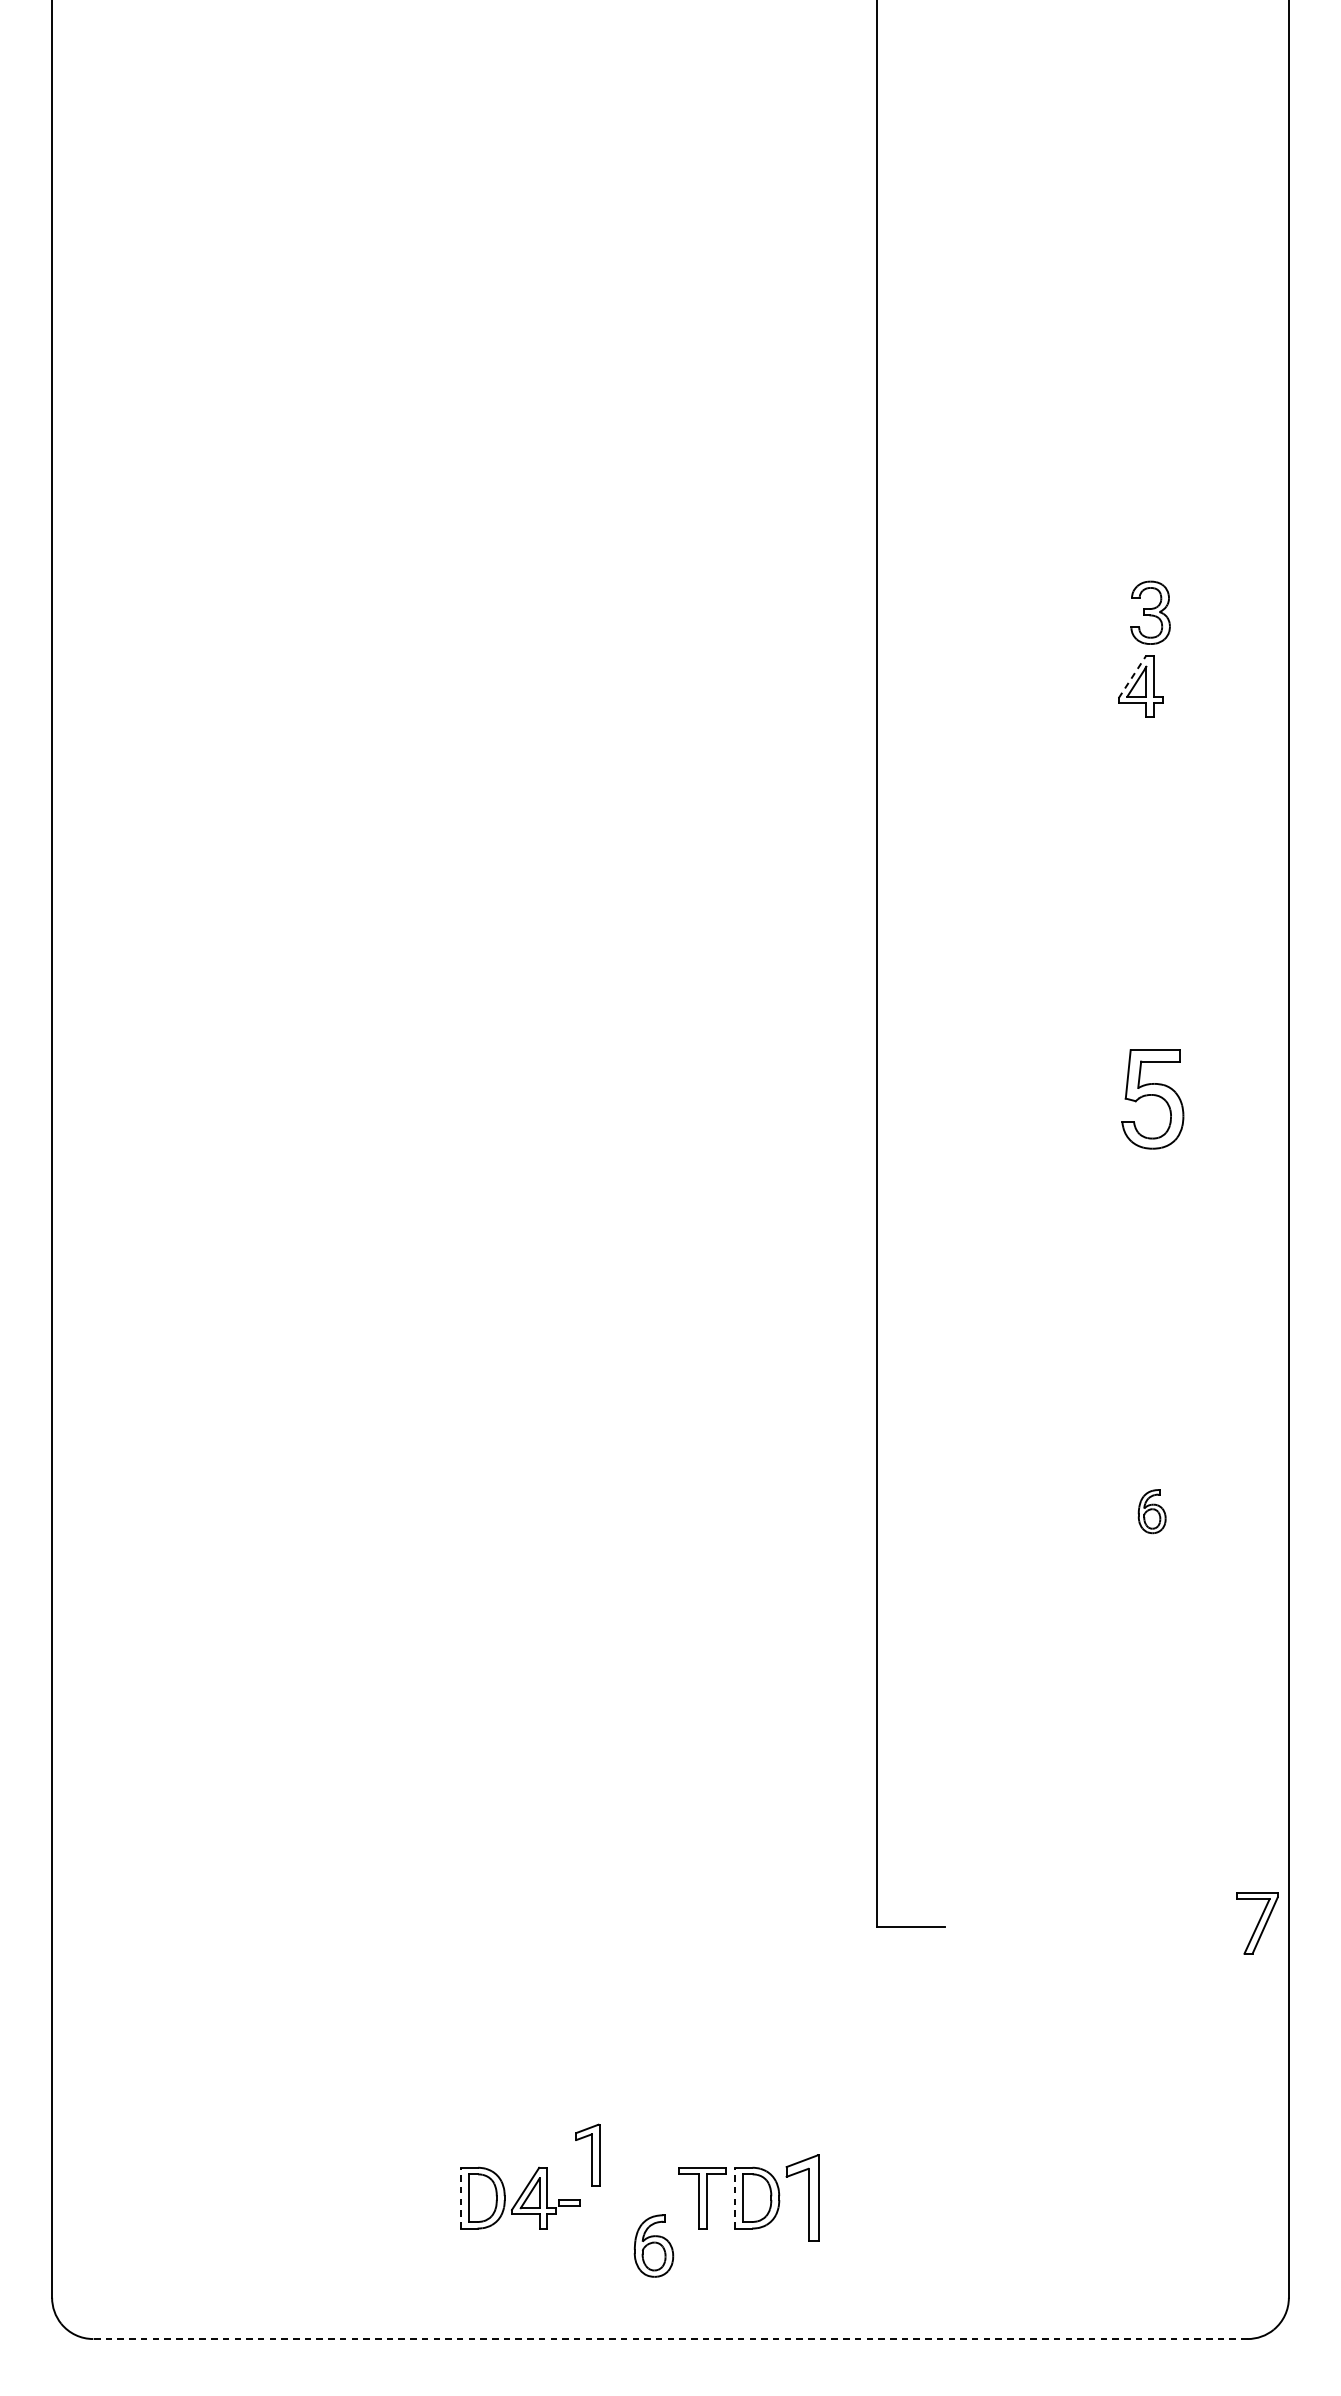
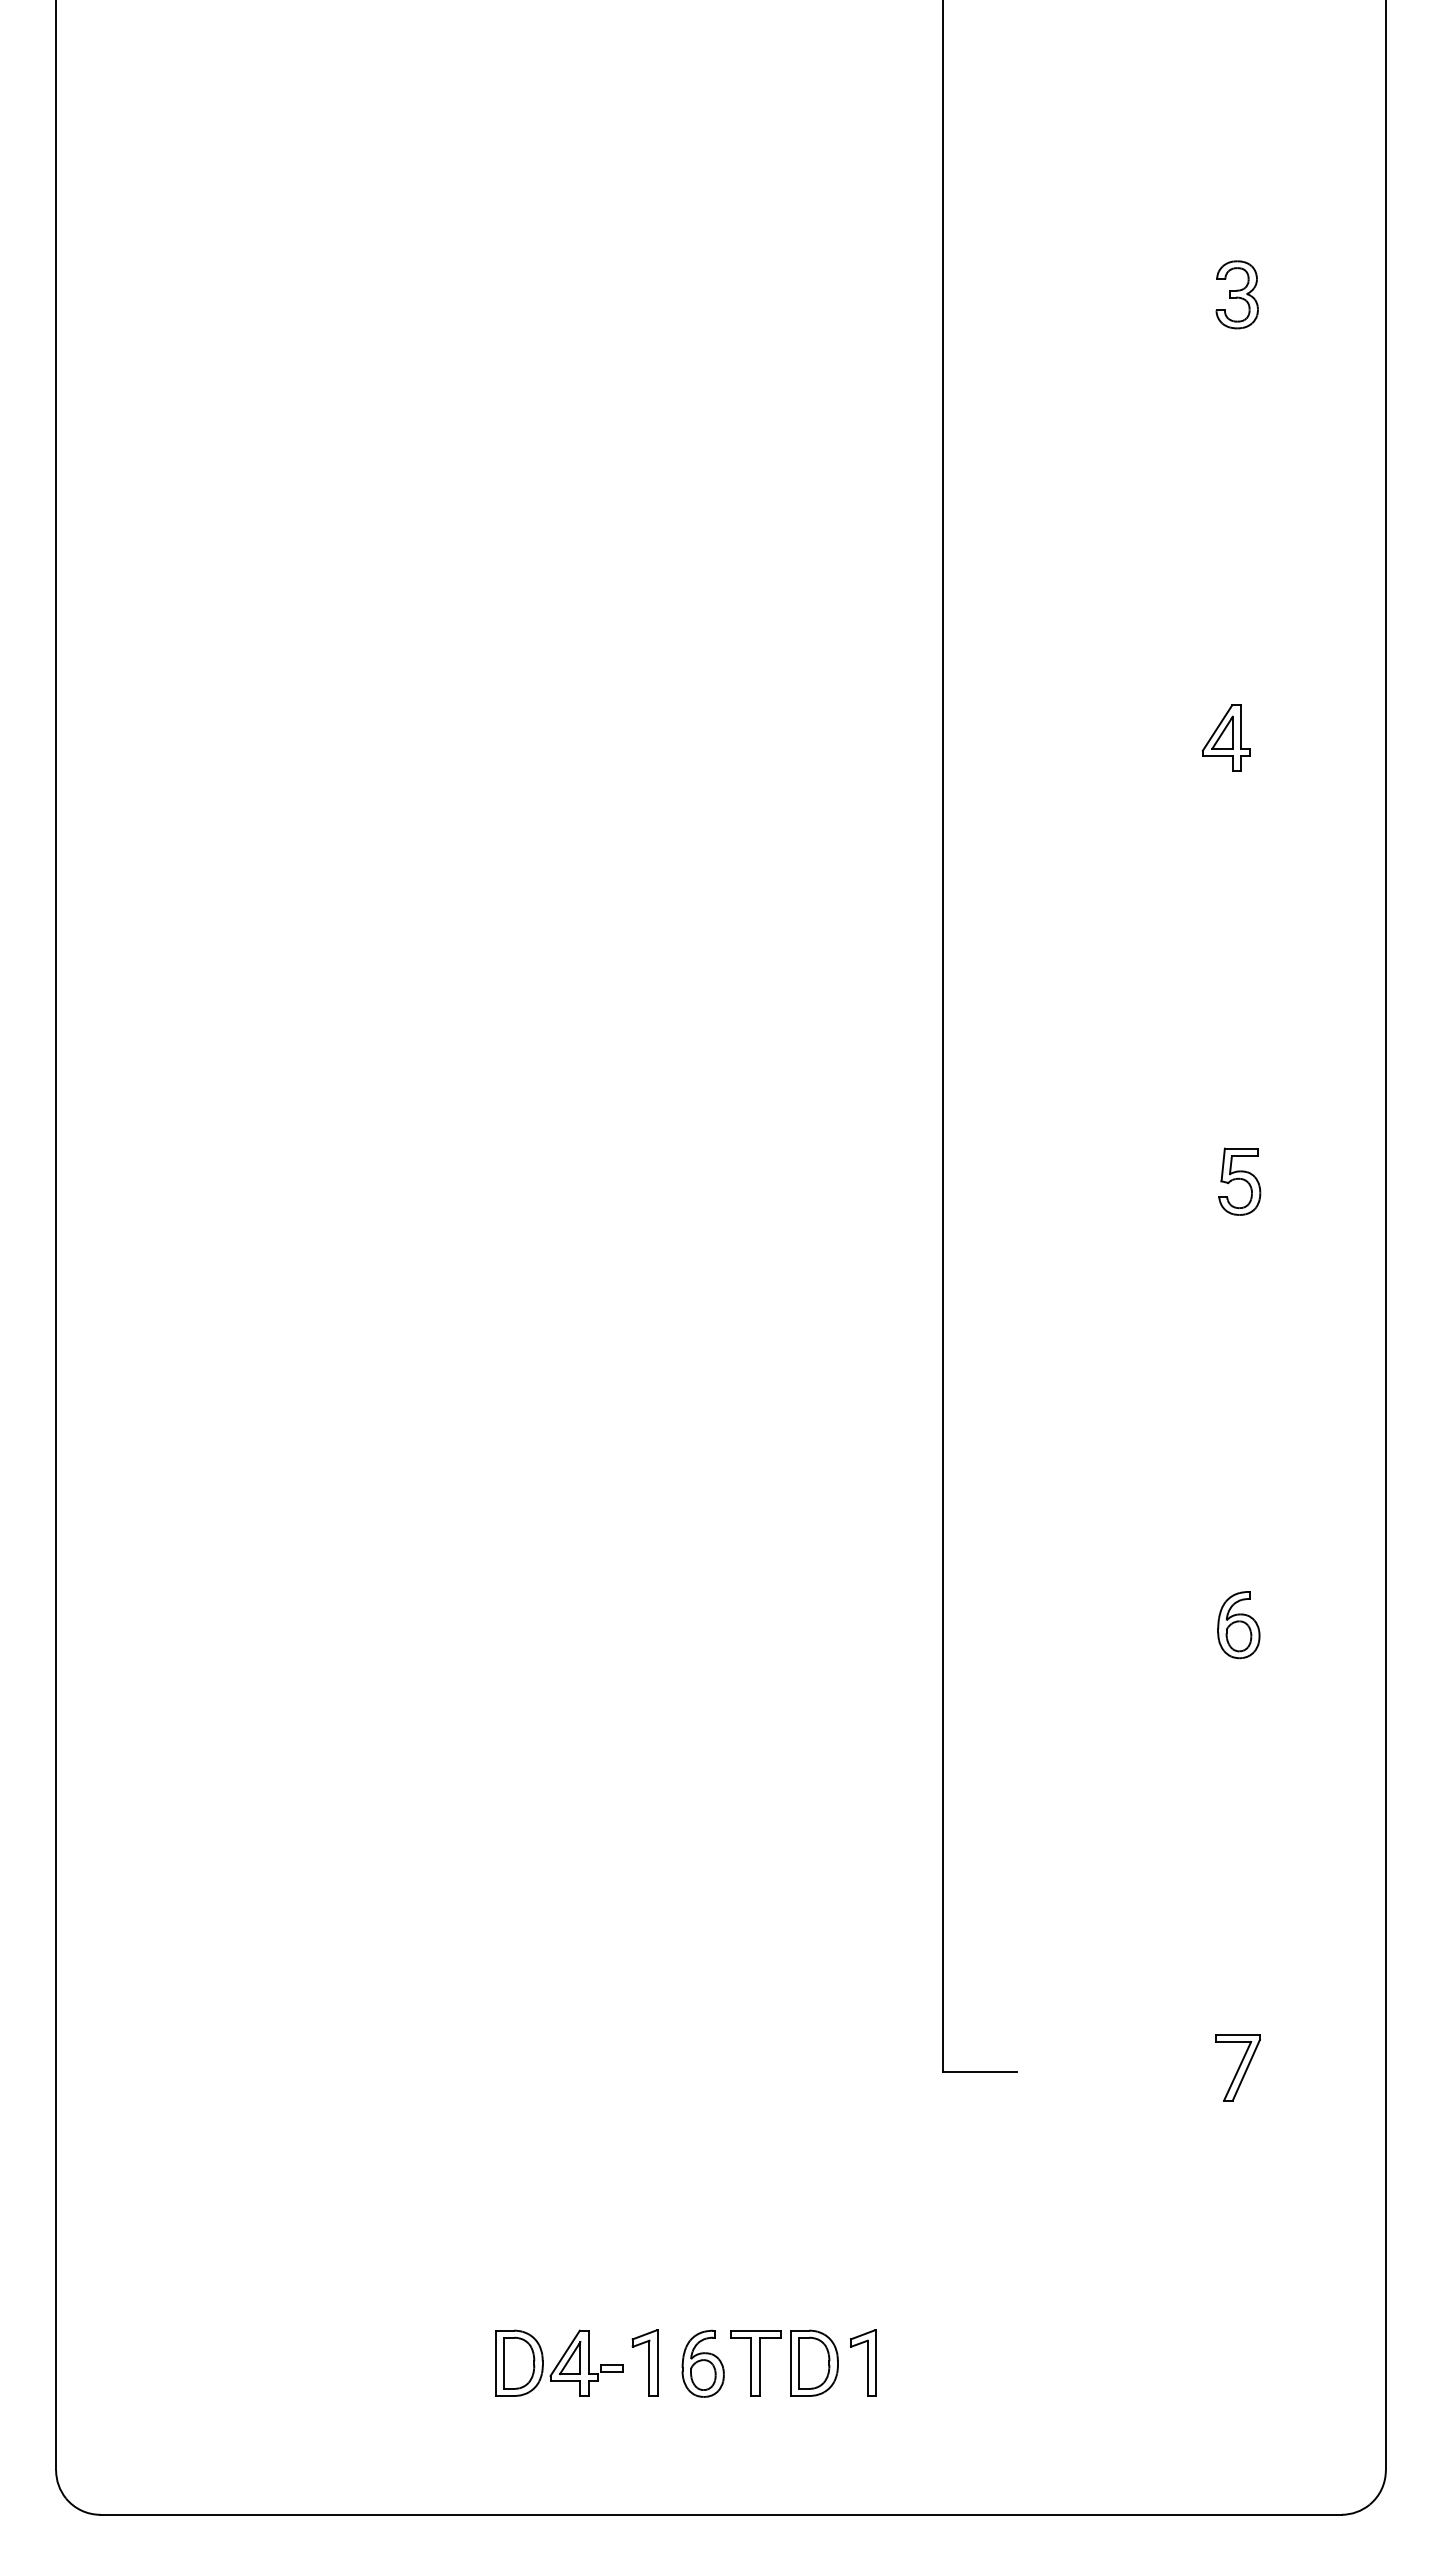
part: (1149, 612) -> (1236, 294), moved
line: (1132, 677) -> (1217, 728), dashed -> solid
part: (1152, 1098) -> (1239, 1181), size x0.62
part: (1151, 1511) -> (1238, 1625), size x1.43
part: (1256, 1923) -> (1237, 2067), moved
part: (587, 2154) -> (644, 2362), moved
part: (803, 2197) -> (863, 2362), size x0.71
line: (460, 2198) -> (495, 2363), dashed -> solid
line: (735, 2198) -> (790, 2363), dashed -> solid
part: (653, 2245) -> (702, 2363), moved
line: (670, 2338) -> (720, 2514), dashed -> solid

